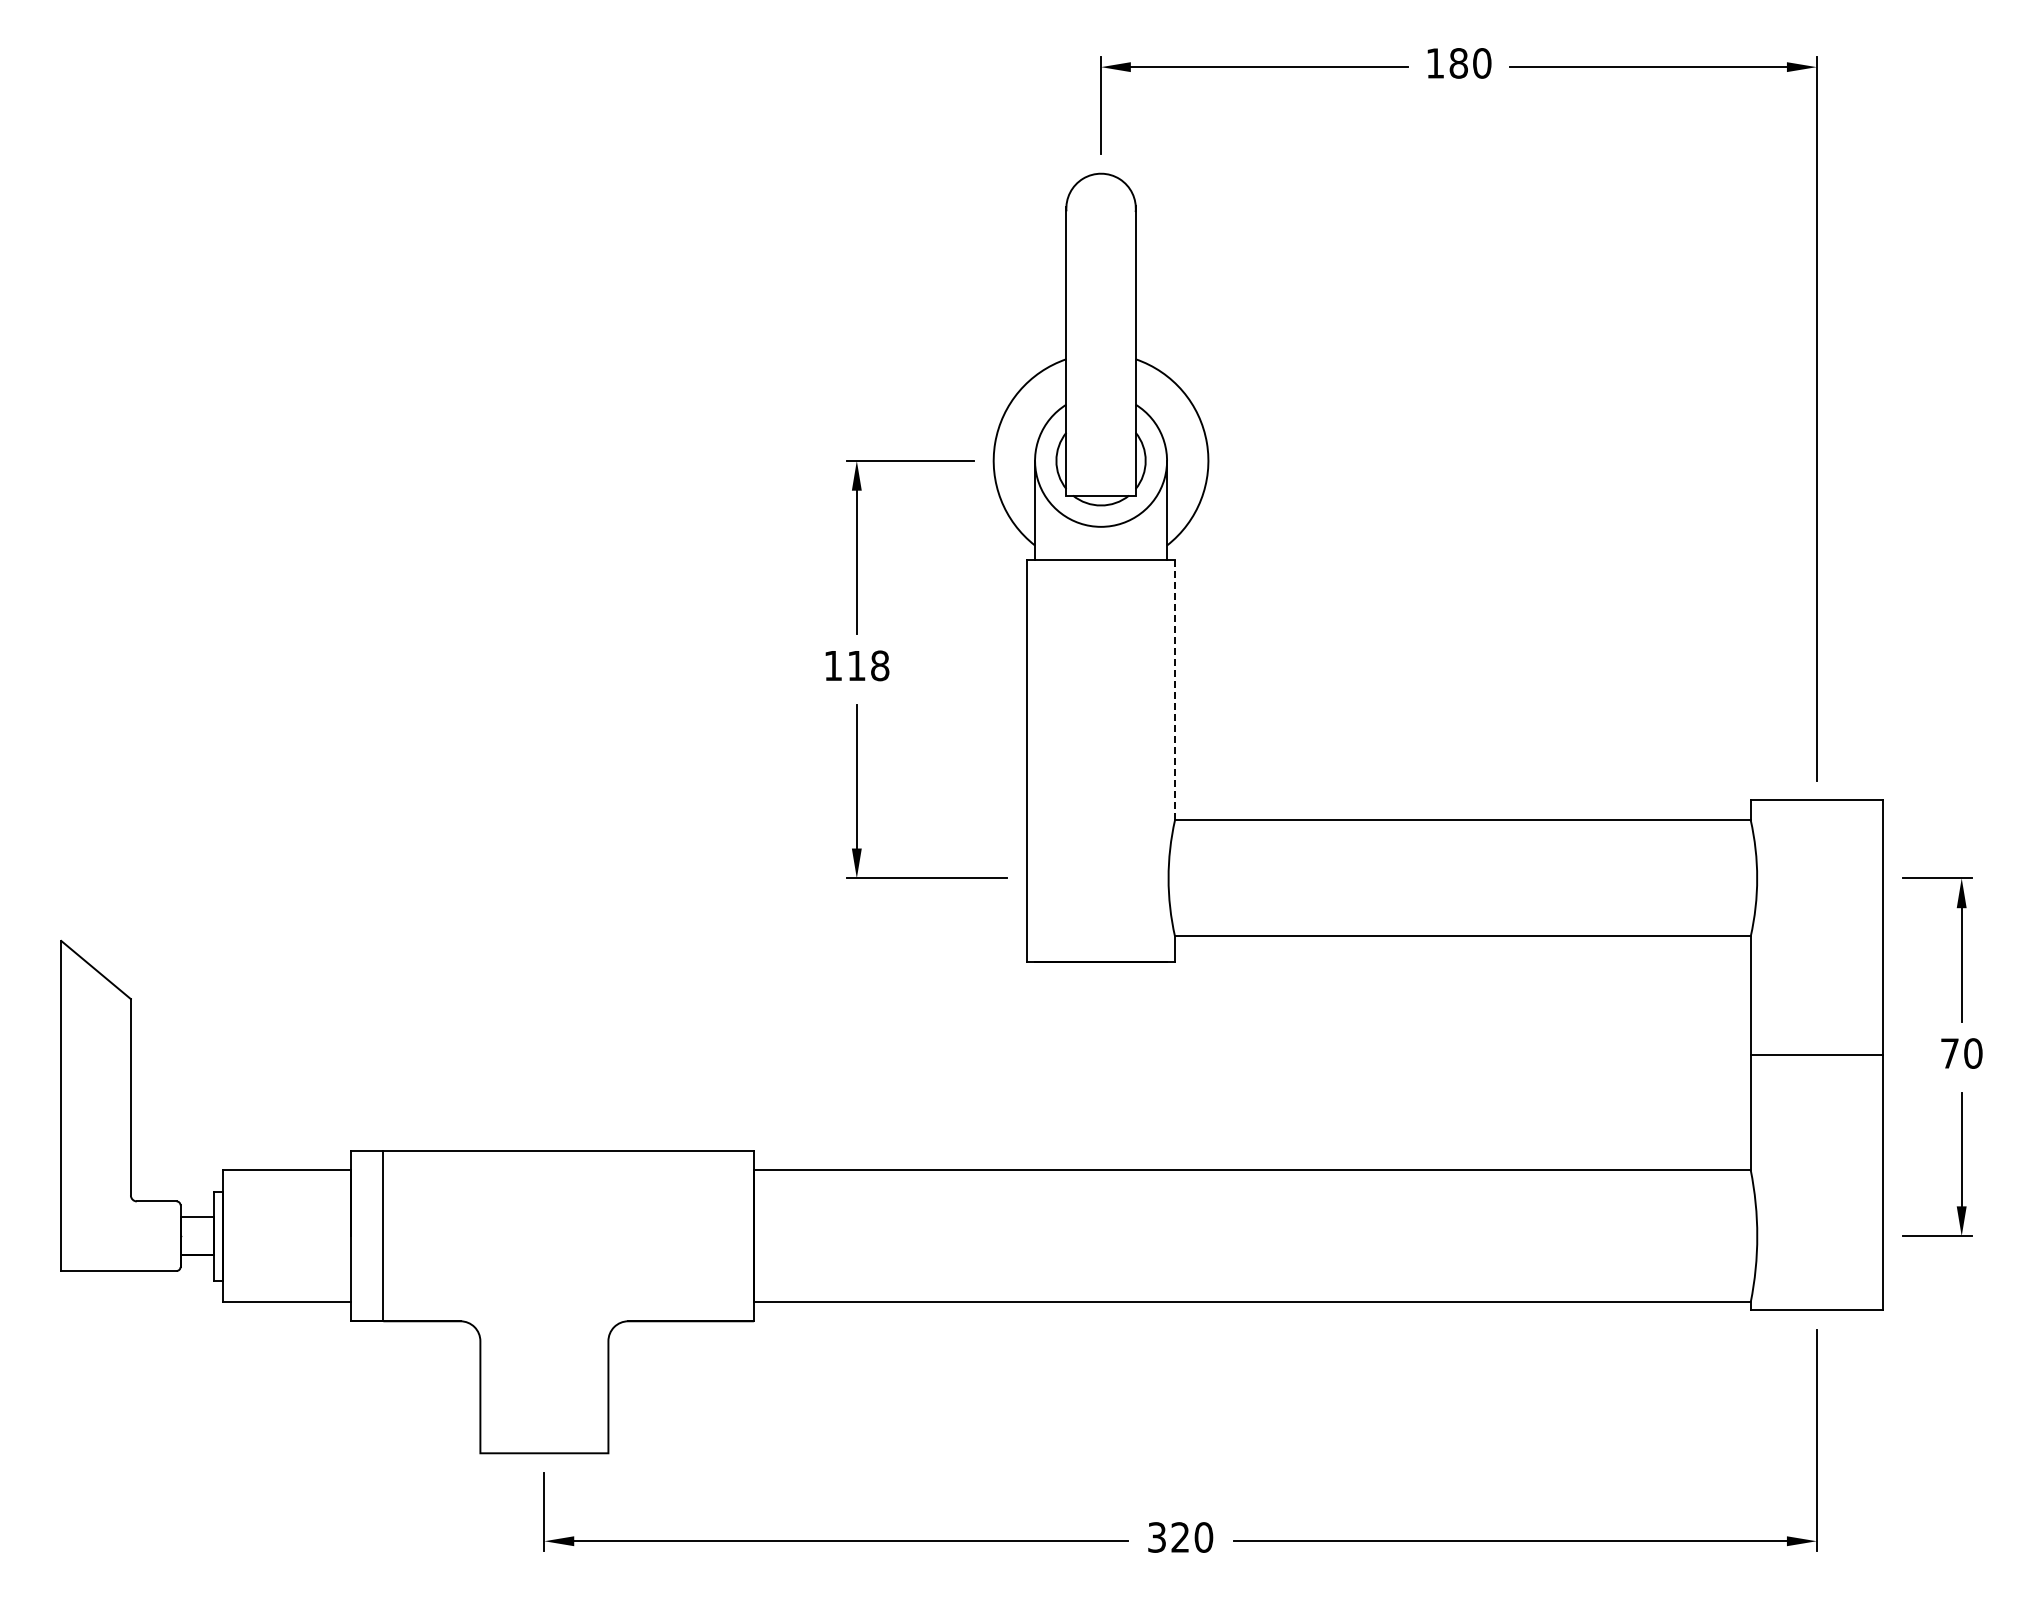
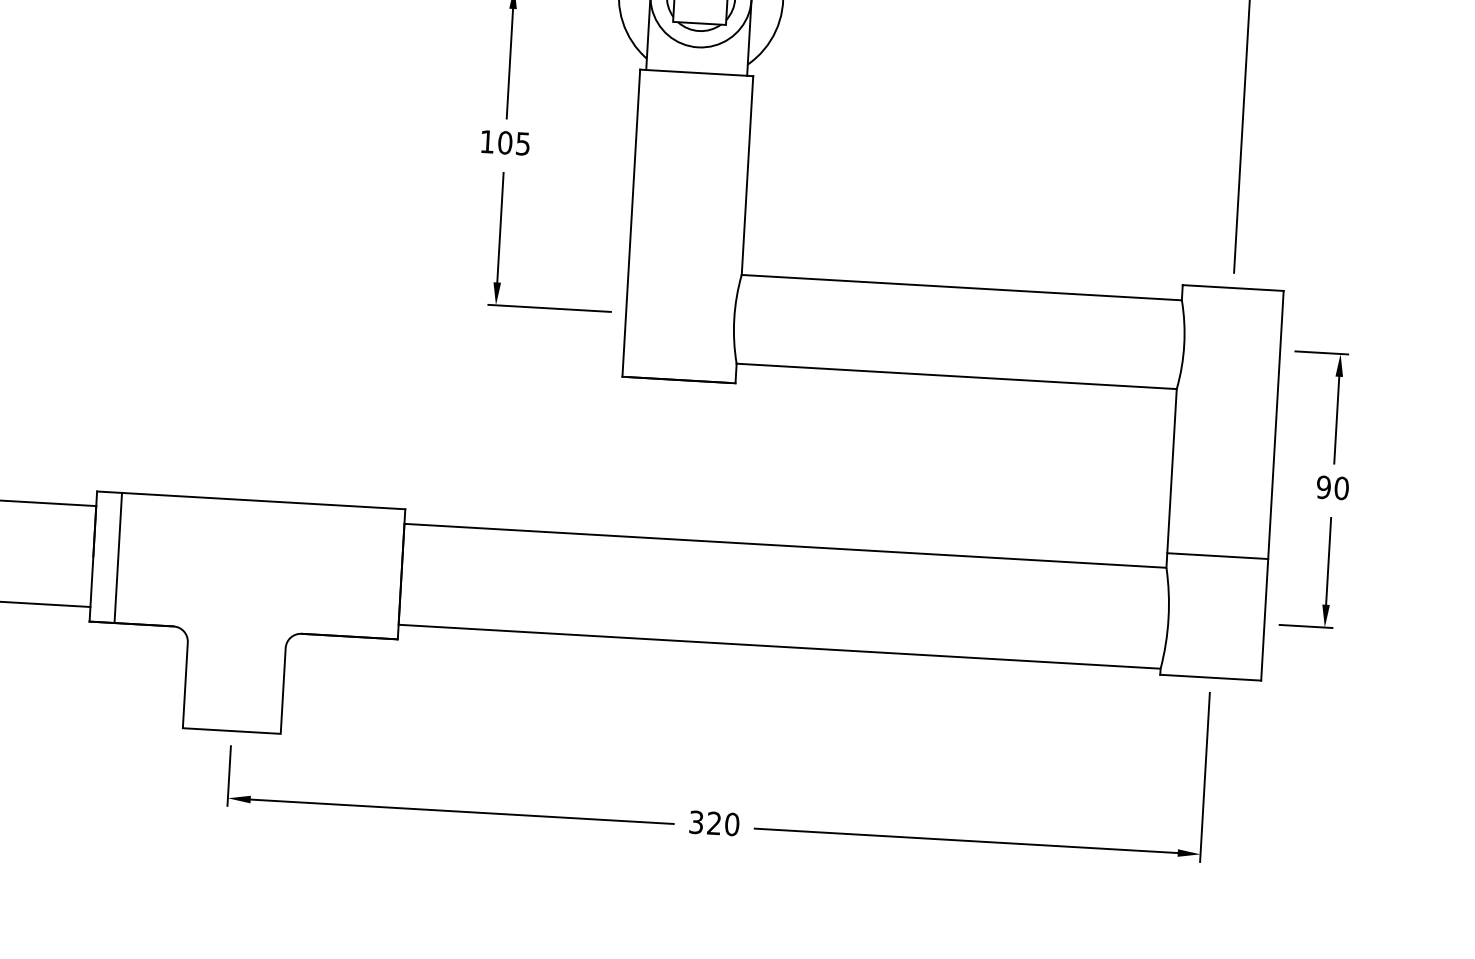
text: (868, 665) -> (514, 143), 118 -> 105
line: (1175, 690) -> (747, 175), dashed -> solid
text: (1949, 1053) -> (1323, 487), 70 -> 90
line: (1816, 1055) -> (1217, 556), moved

